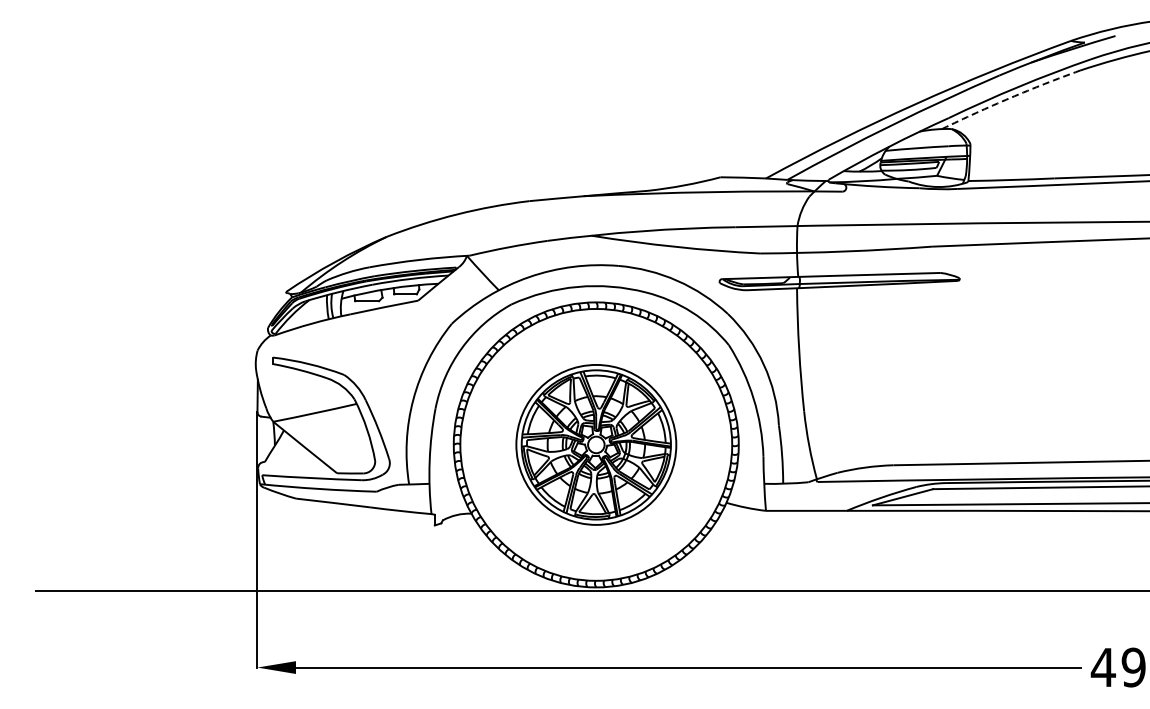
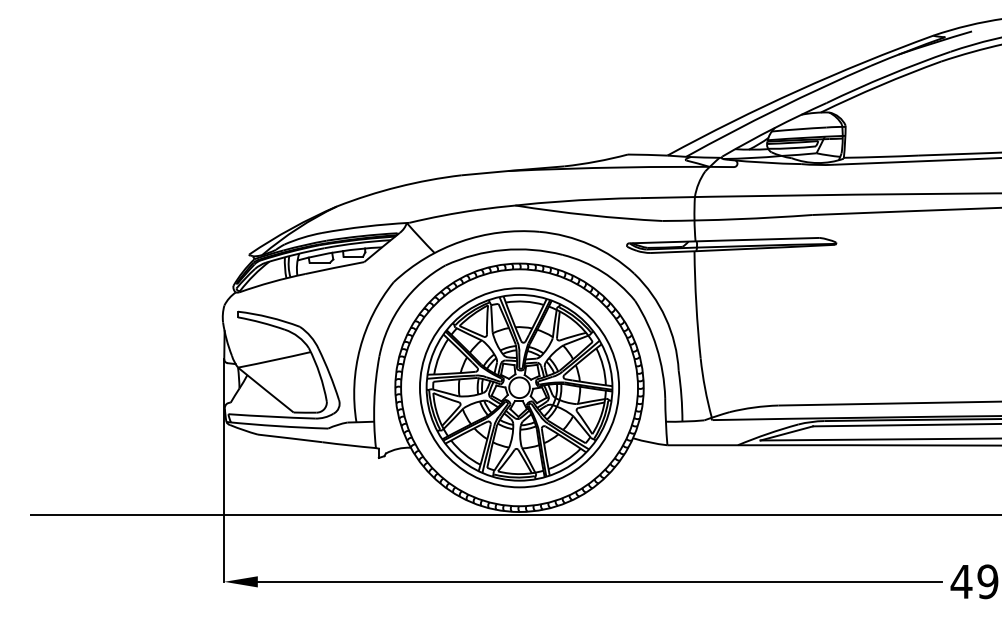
arc: (1010, 98) -> (880, 85), dashed -> solid
part: (596, 444) -> (519, 387), size x1.43

